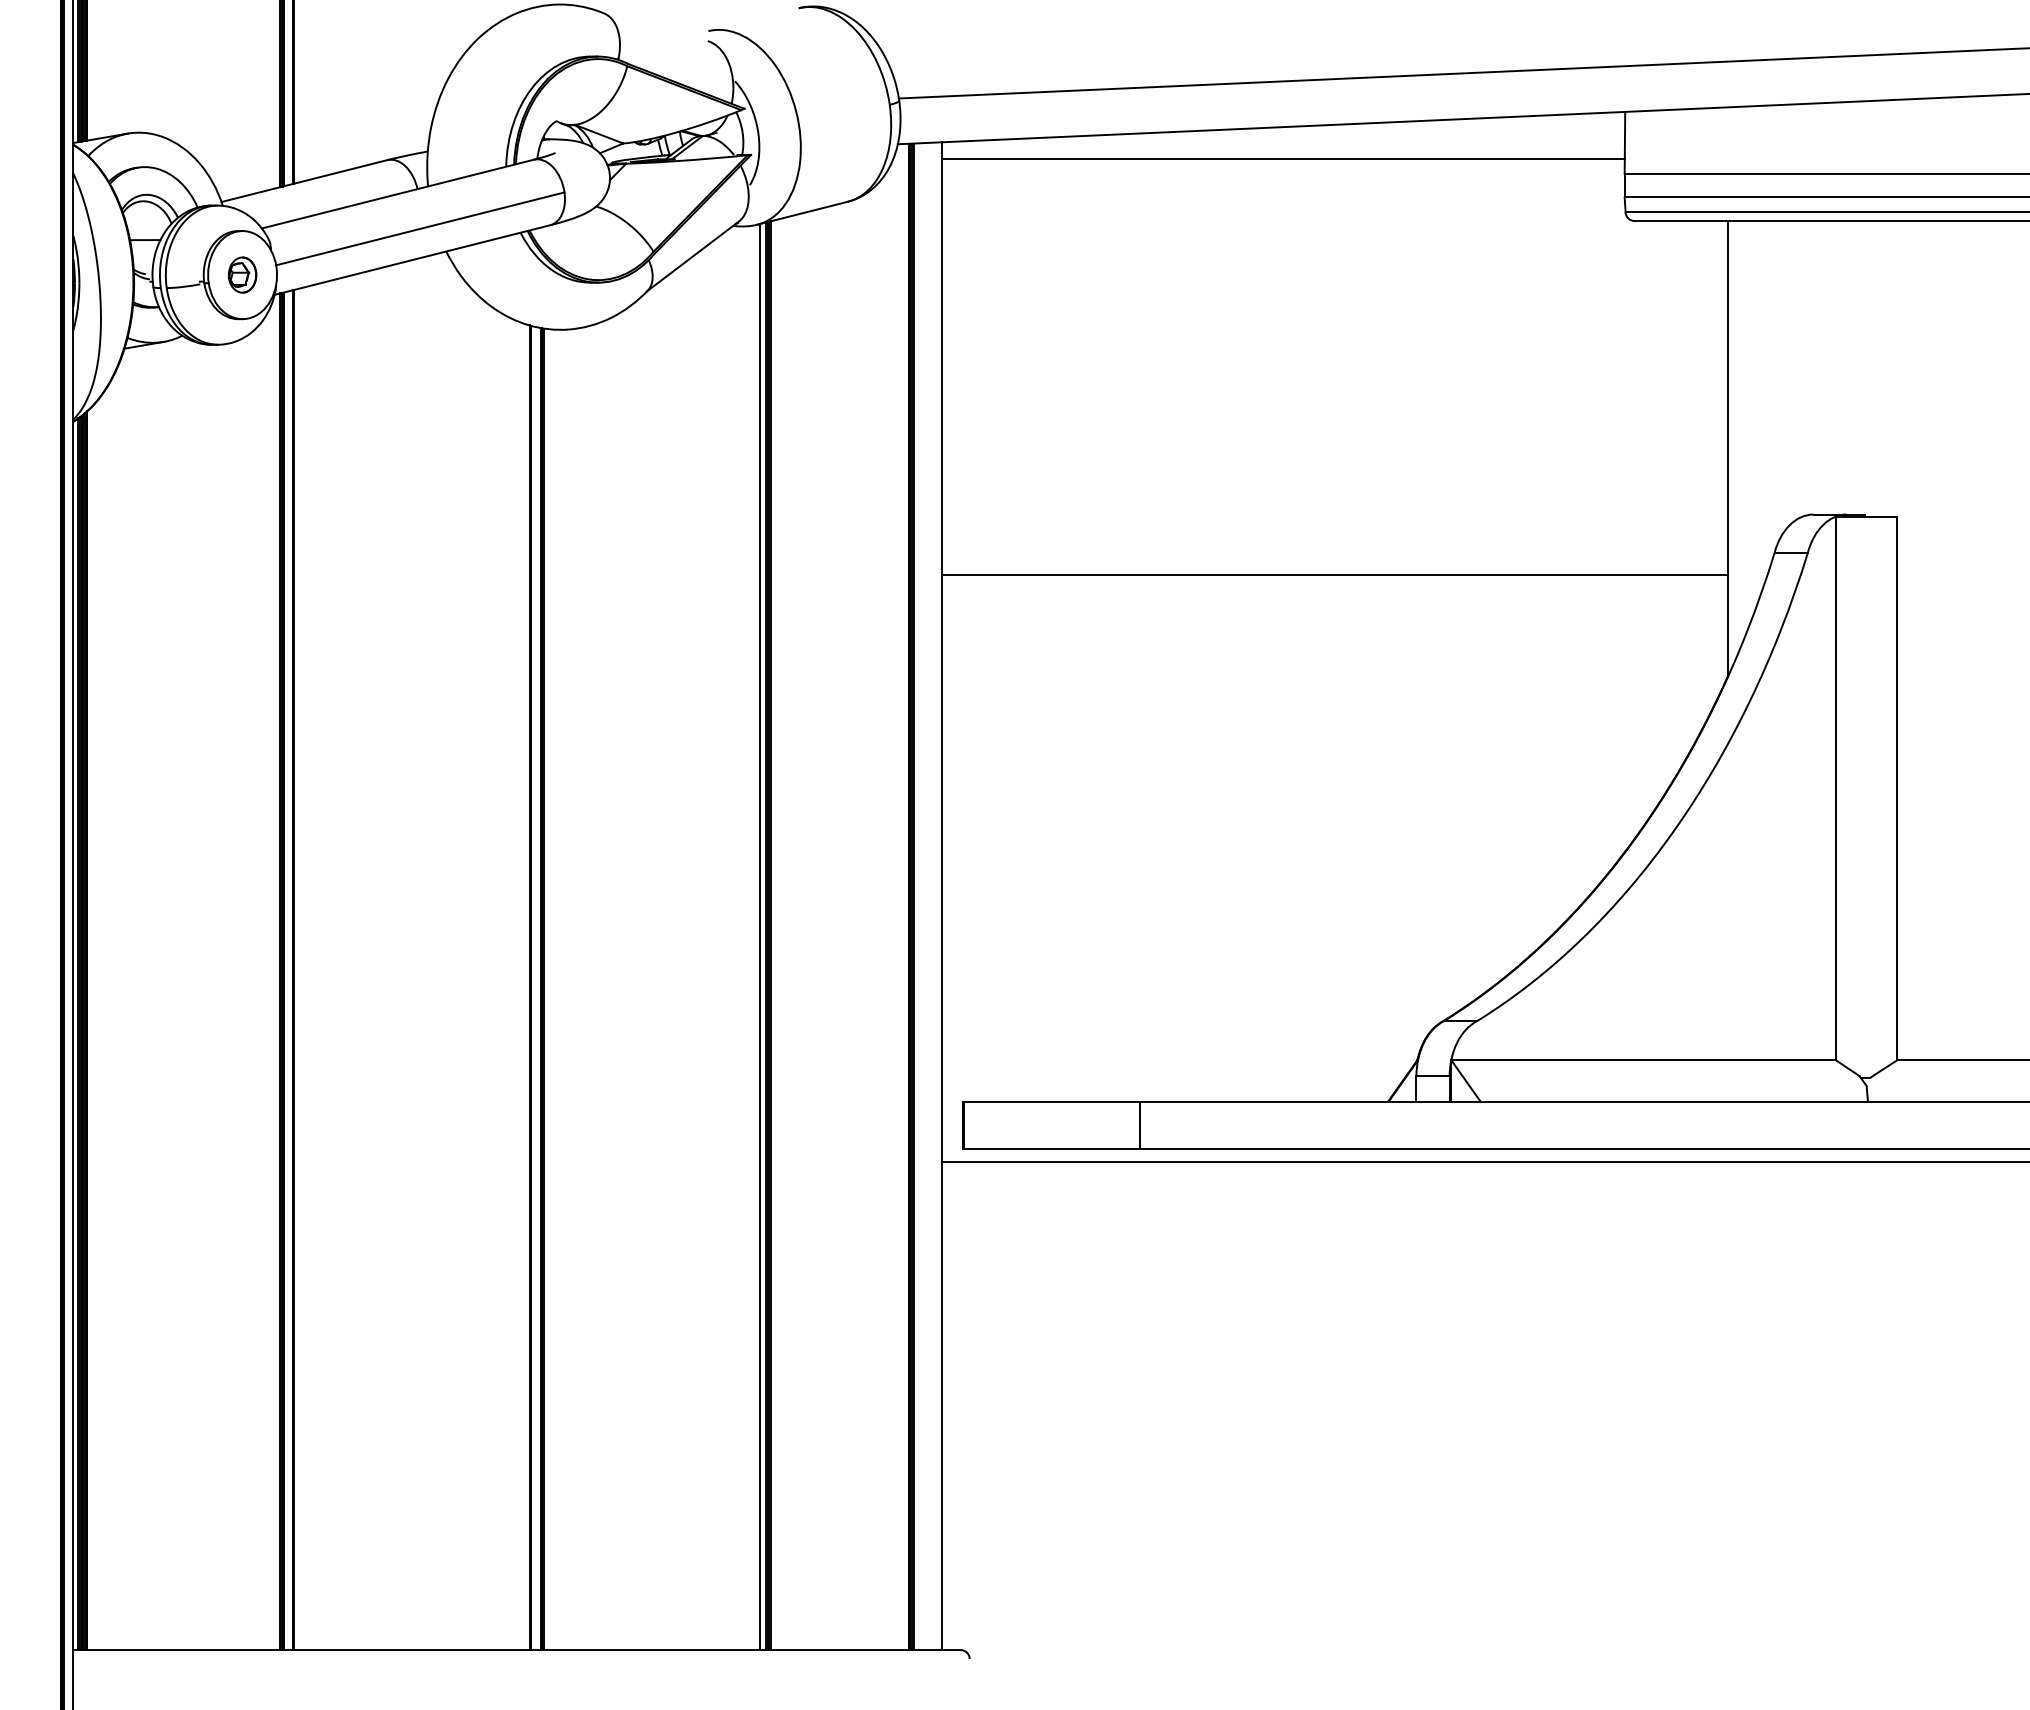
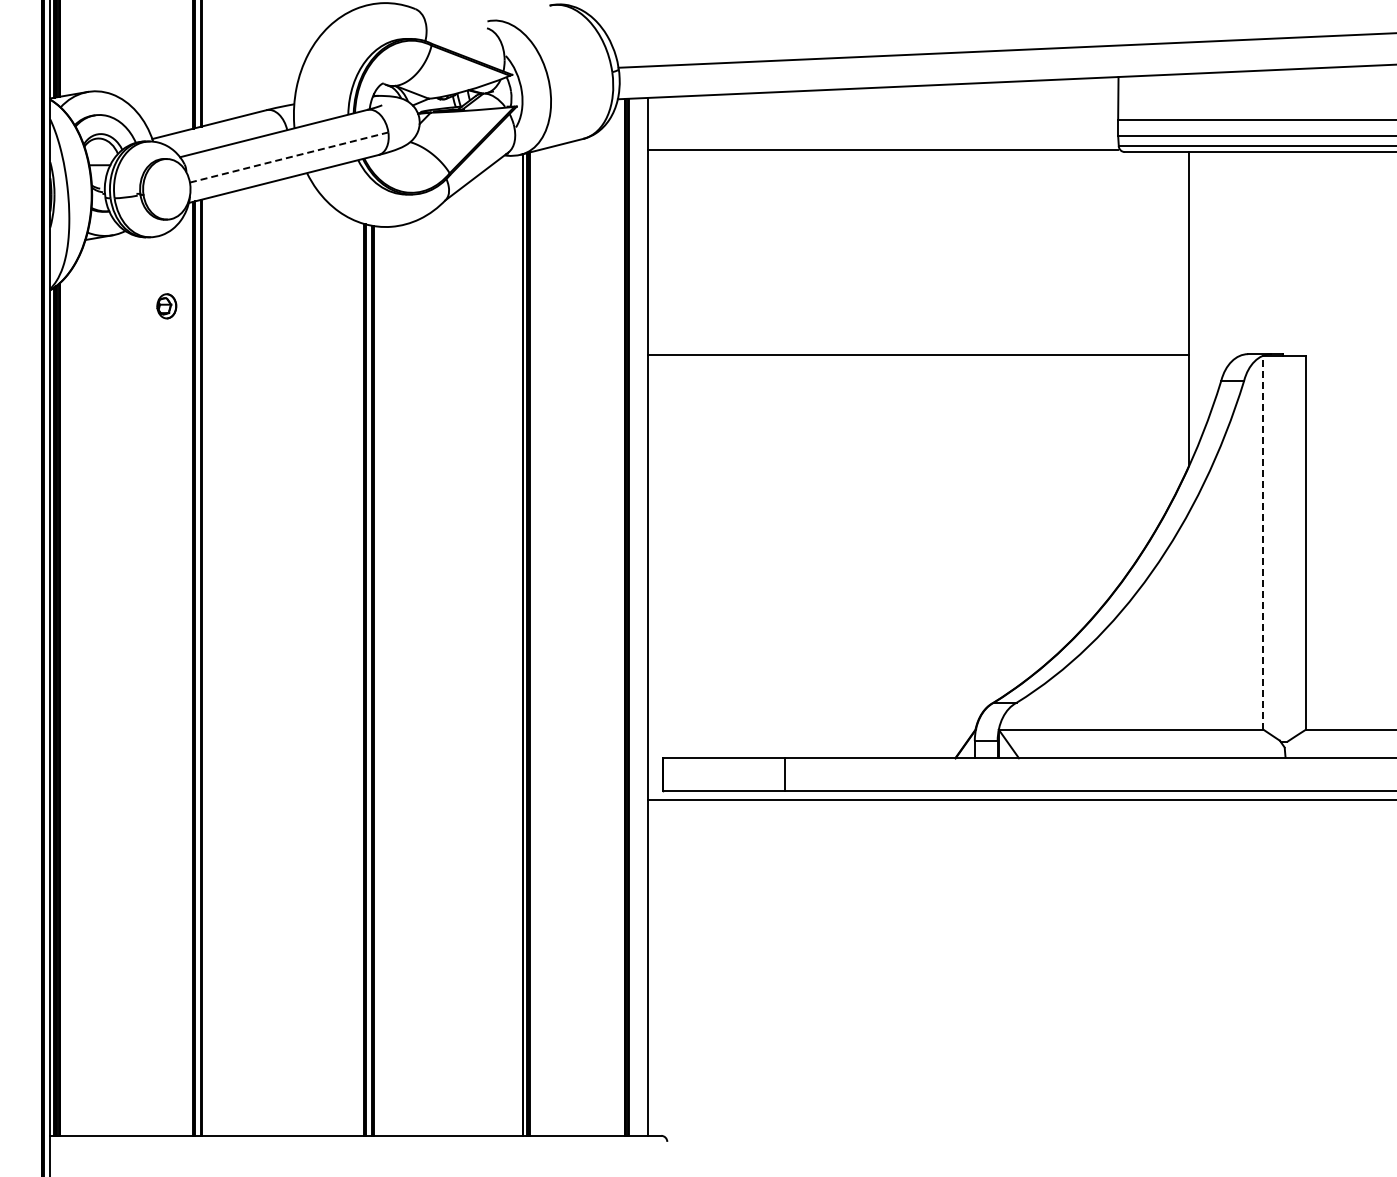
line: (1283, 159) -> (883, 150), moved
line: (420, 228) -> (289, 157), solid -> dashed
part: (242, 275) -> (166, 306), moved
line: (1334, 574) -> (918, 354), moved
line: (1835, 788) -> (1263, 542), solid -> dashed

